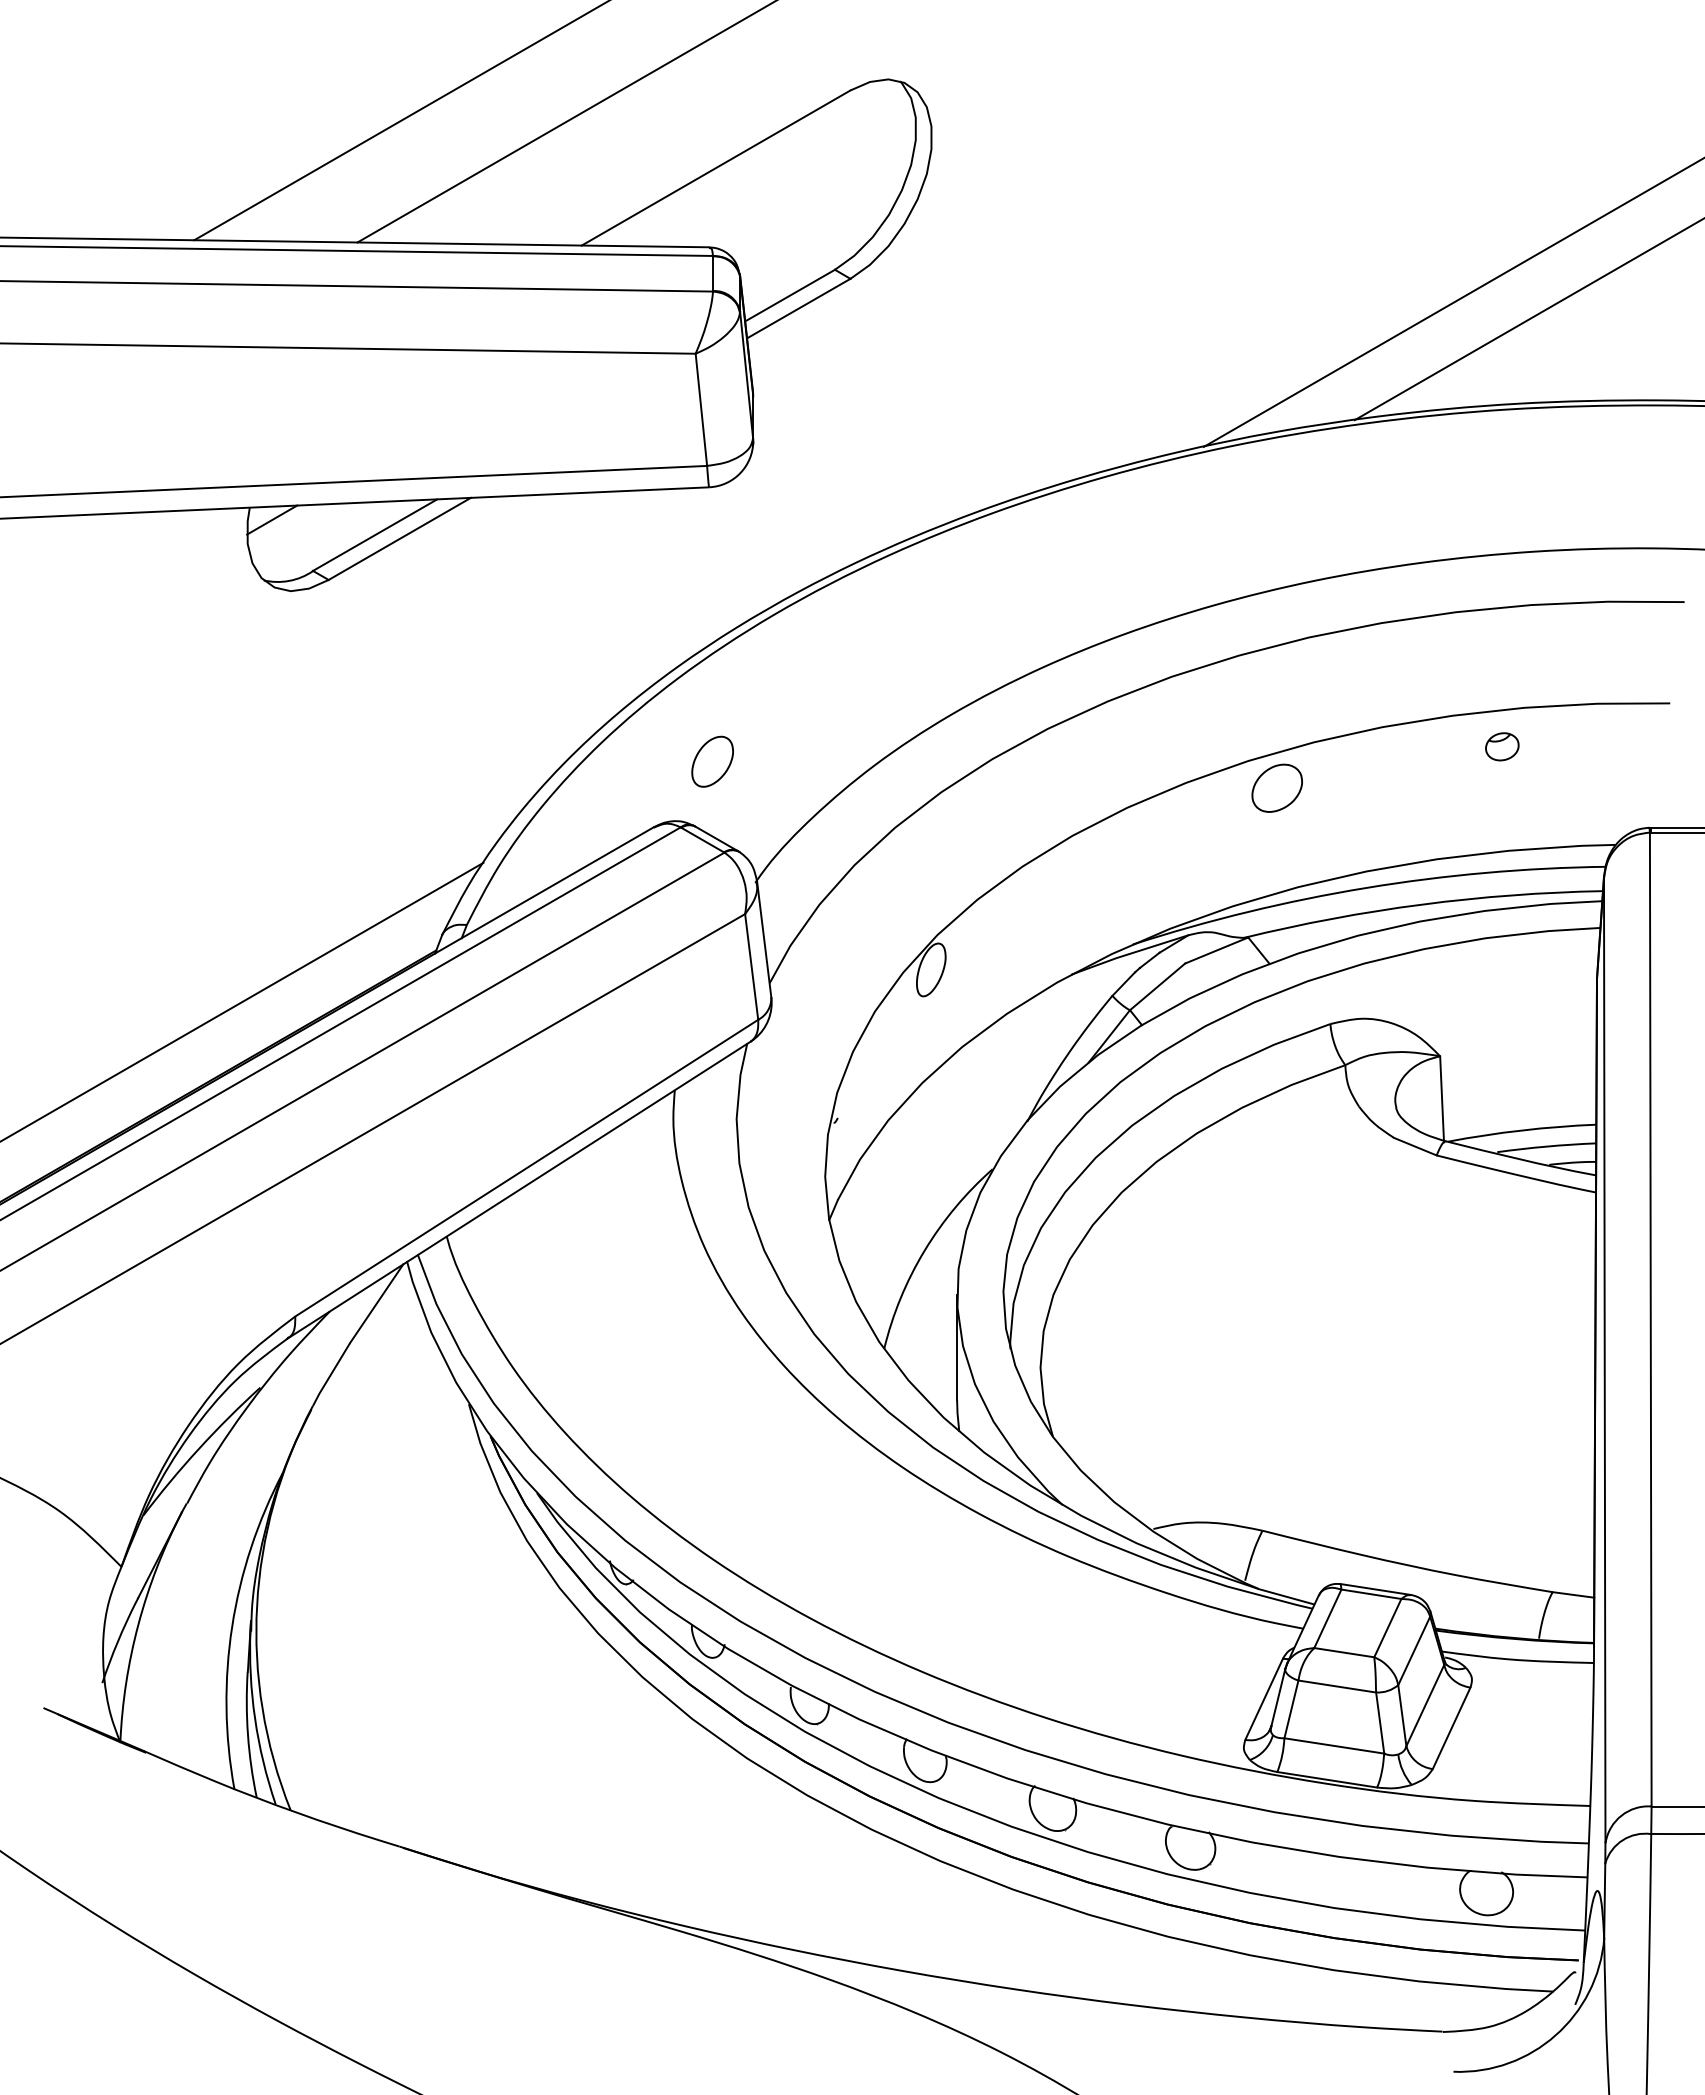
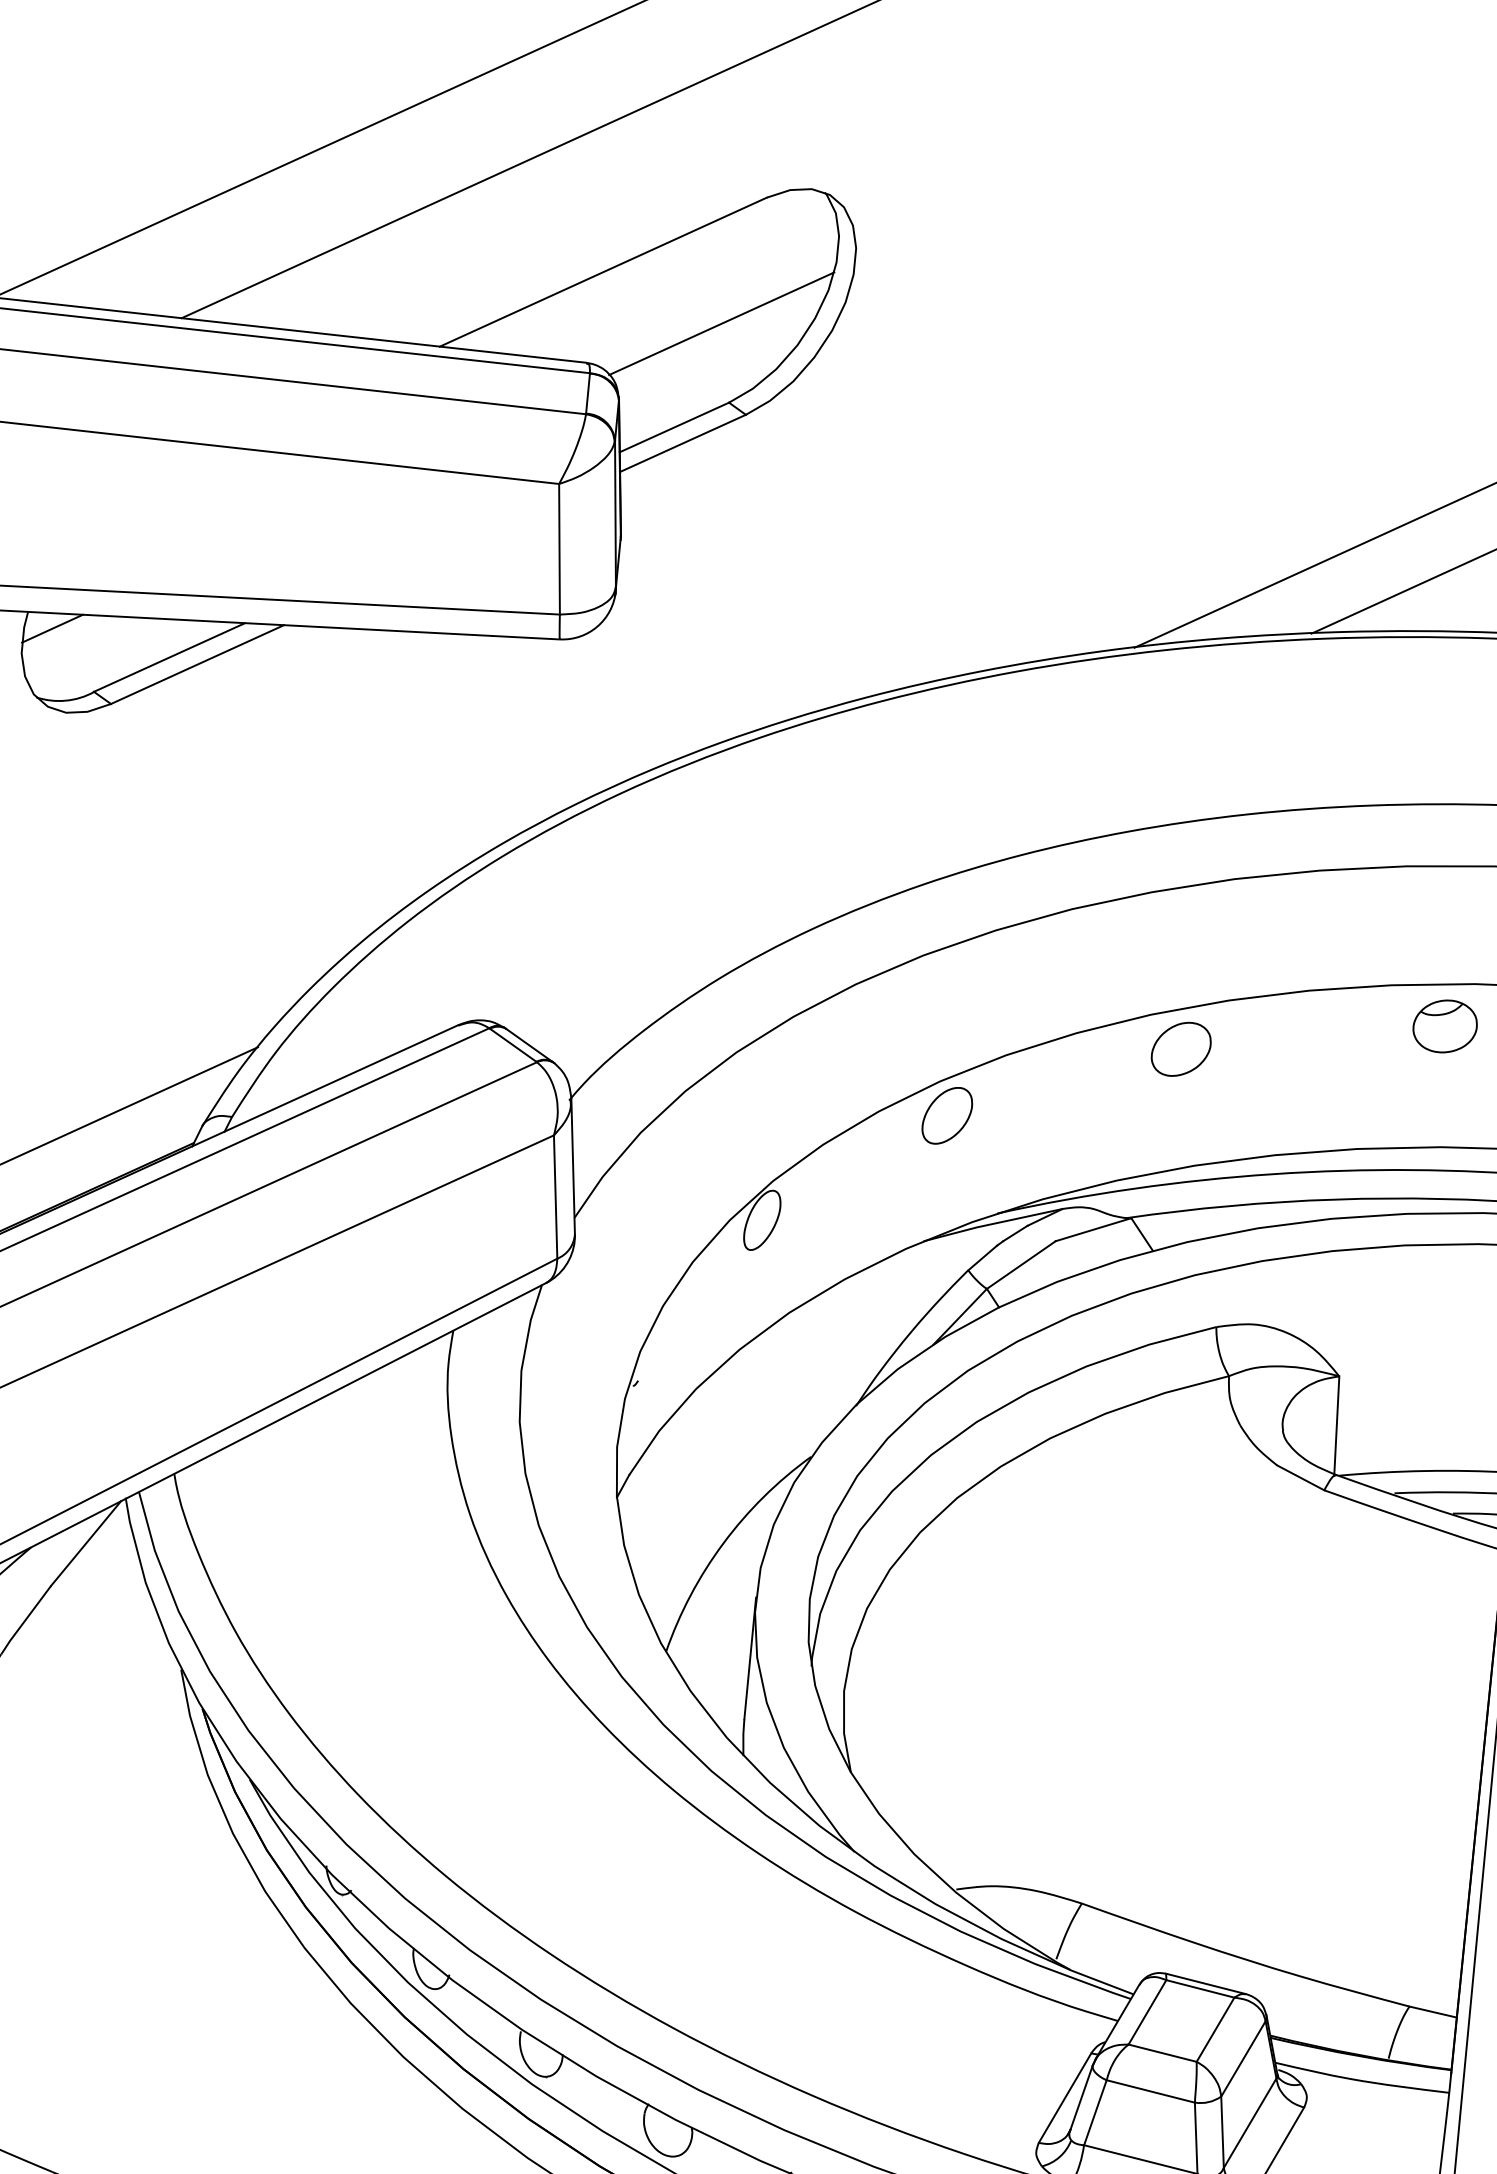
line: (821, 202) -> (720, 323), added
part: (1502, 746) -> (1445, 1026), size x1.67
part: (712, 761) -> (947, 1115), moved

